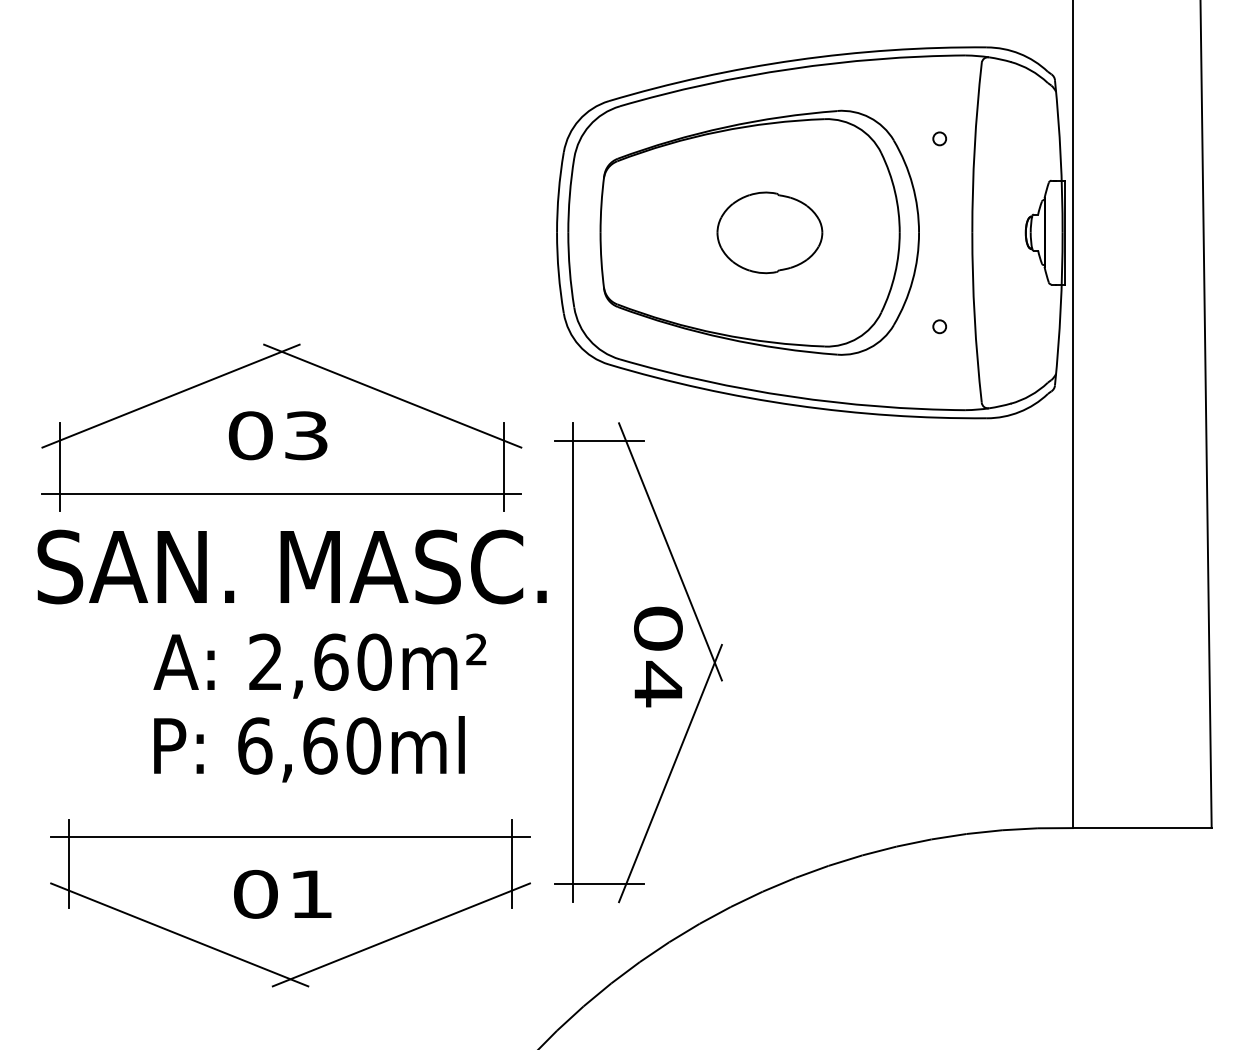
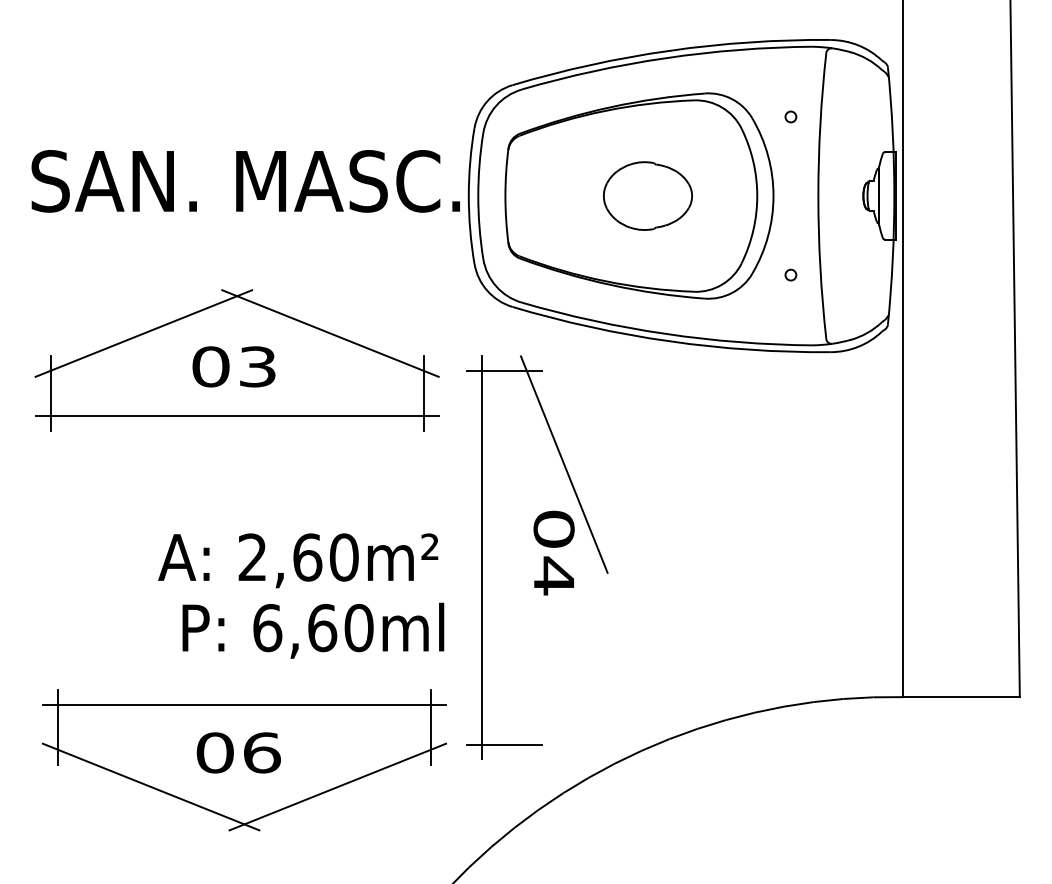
text: (291, 567) -> (245, 181), moved
text: (320, 665) -> (298, 560), moved
text: (309, 748) -> (313, 630), moved
line: (669, 772) -> (563, 650), removed
text: (311, 893) -> (262, 752), 01 -> 06

